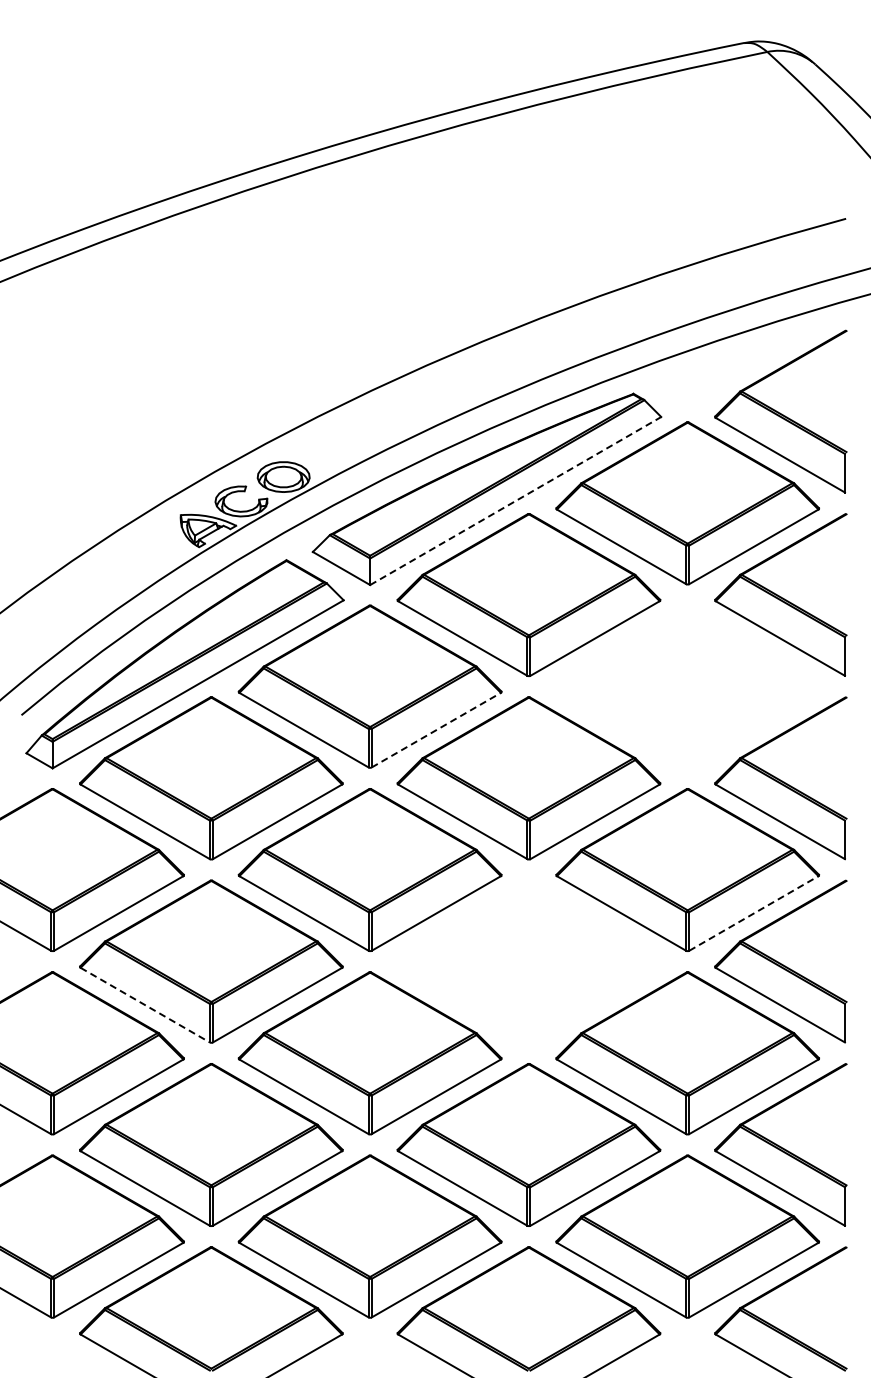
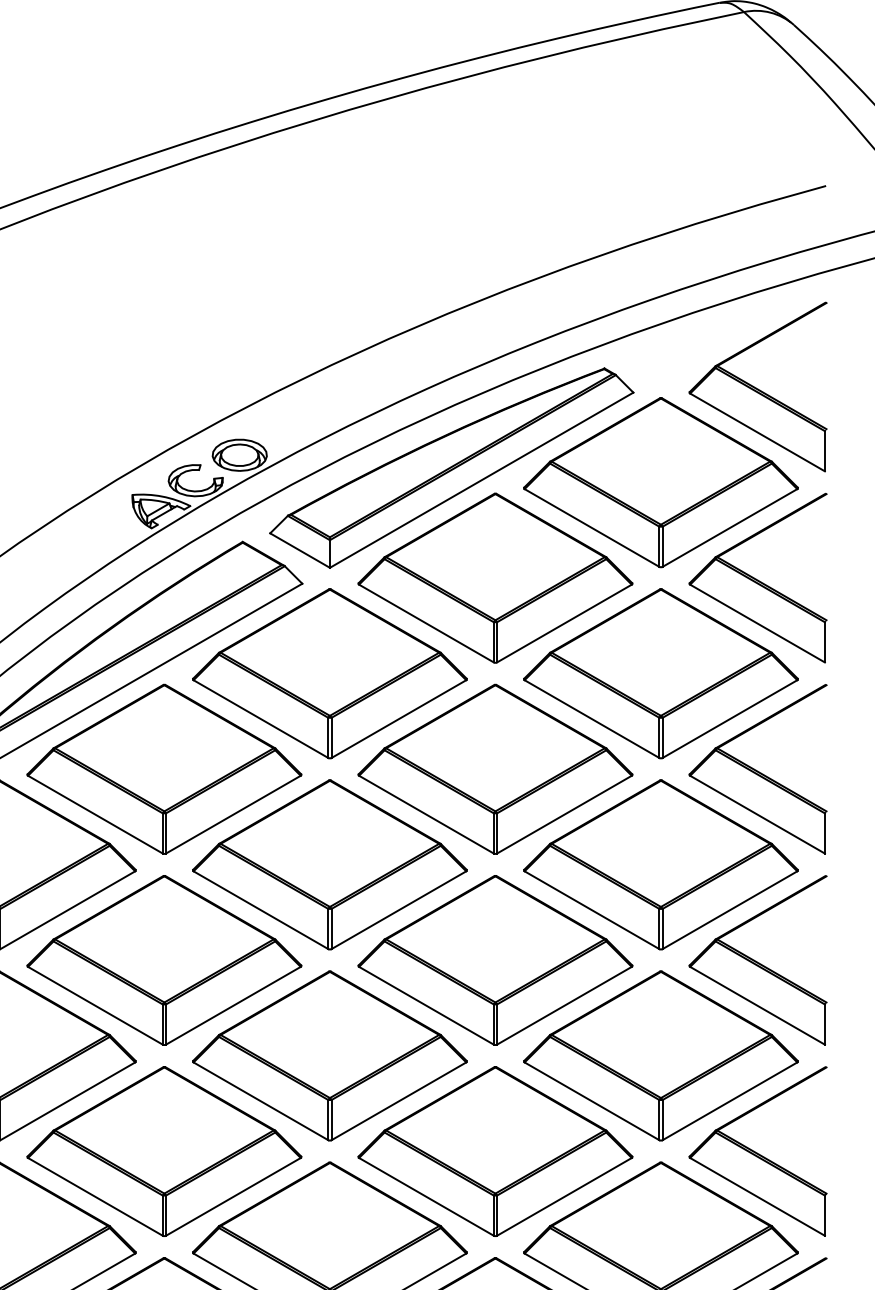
line: (516, 500) -> (482, 479), dashed -> solid
part: (687, 686) -> (660, 673), added
line: (436, 730) -> (399, 719), dashed -> solid
line: (753, 913) -> (729, 910), dashed -> solid
part: (528, 961) -> (494, 960), added
line: (145, 1005) -> (95, 1006), dashed -> solid

